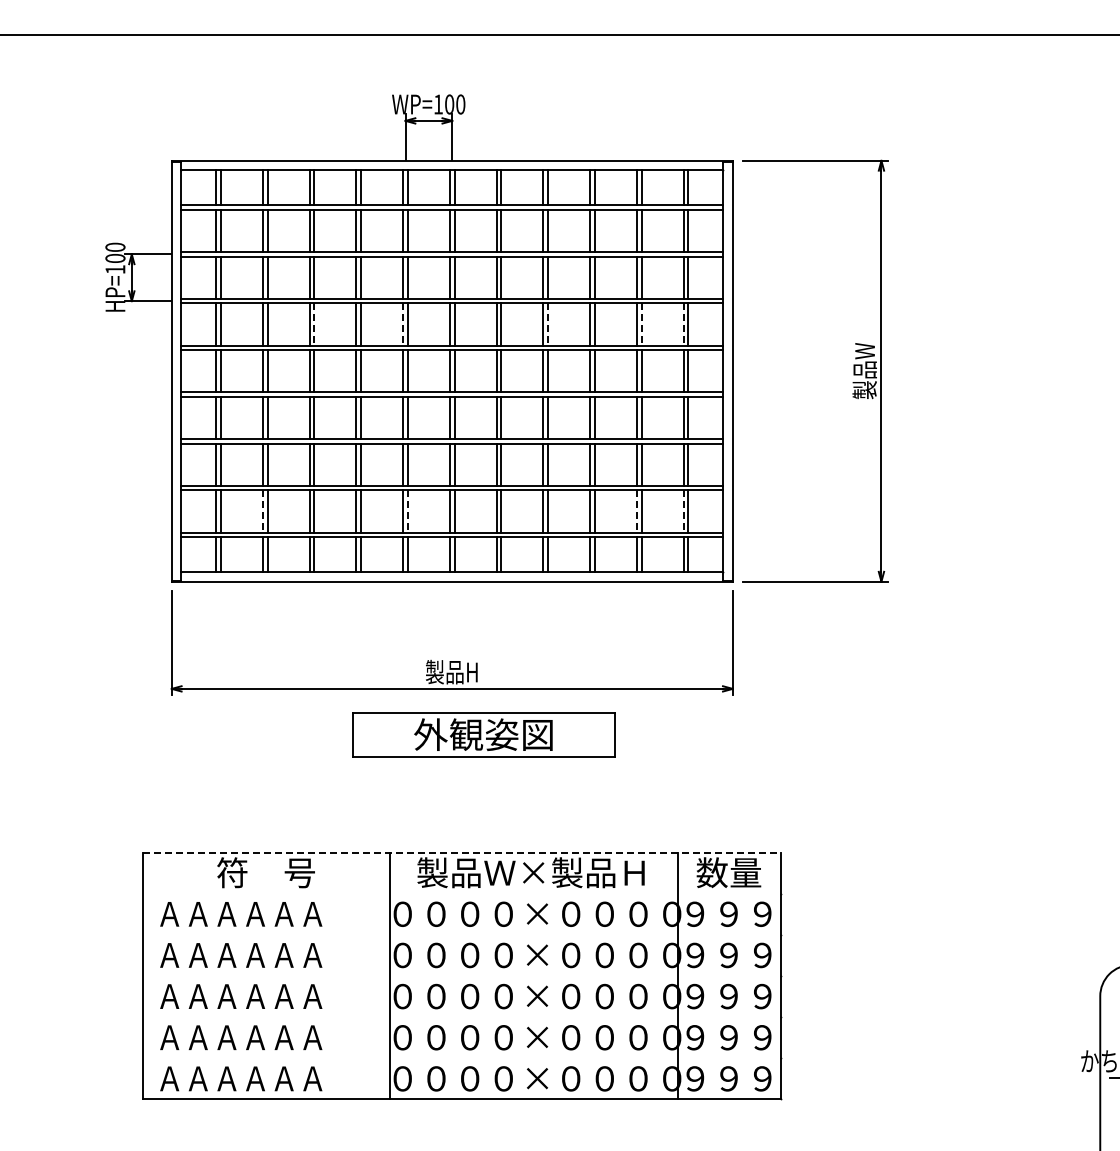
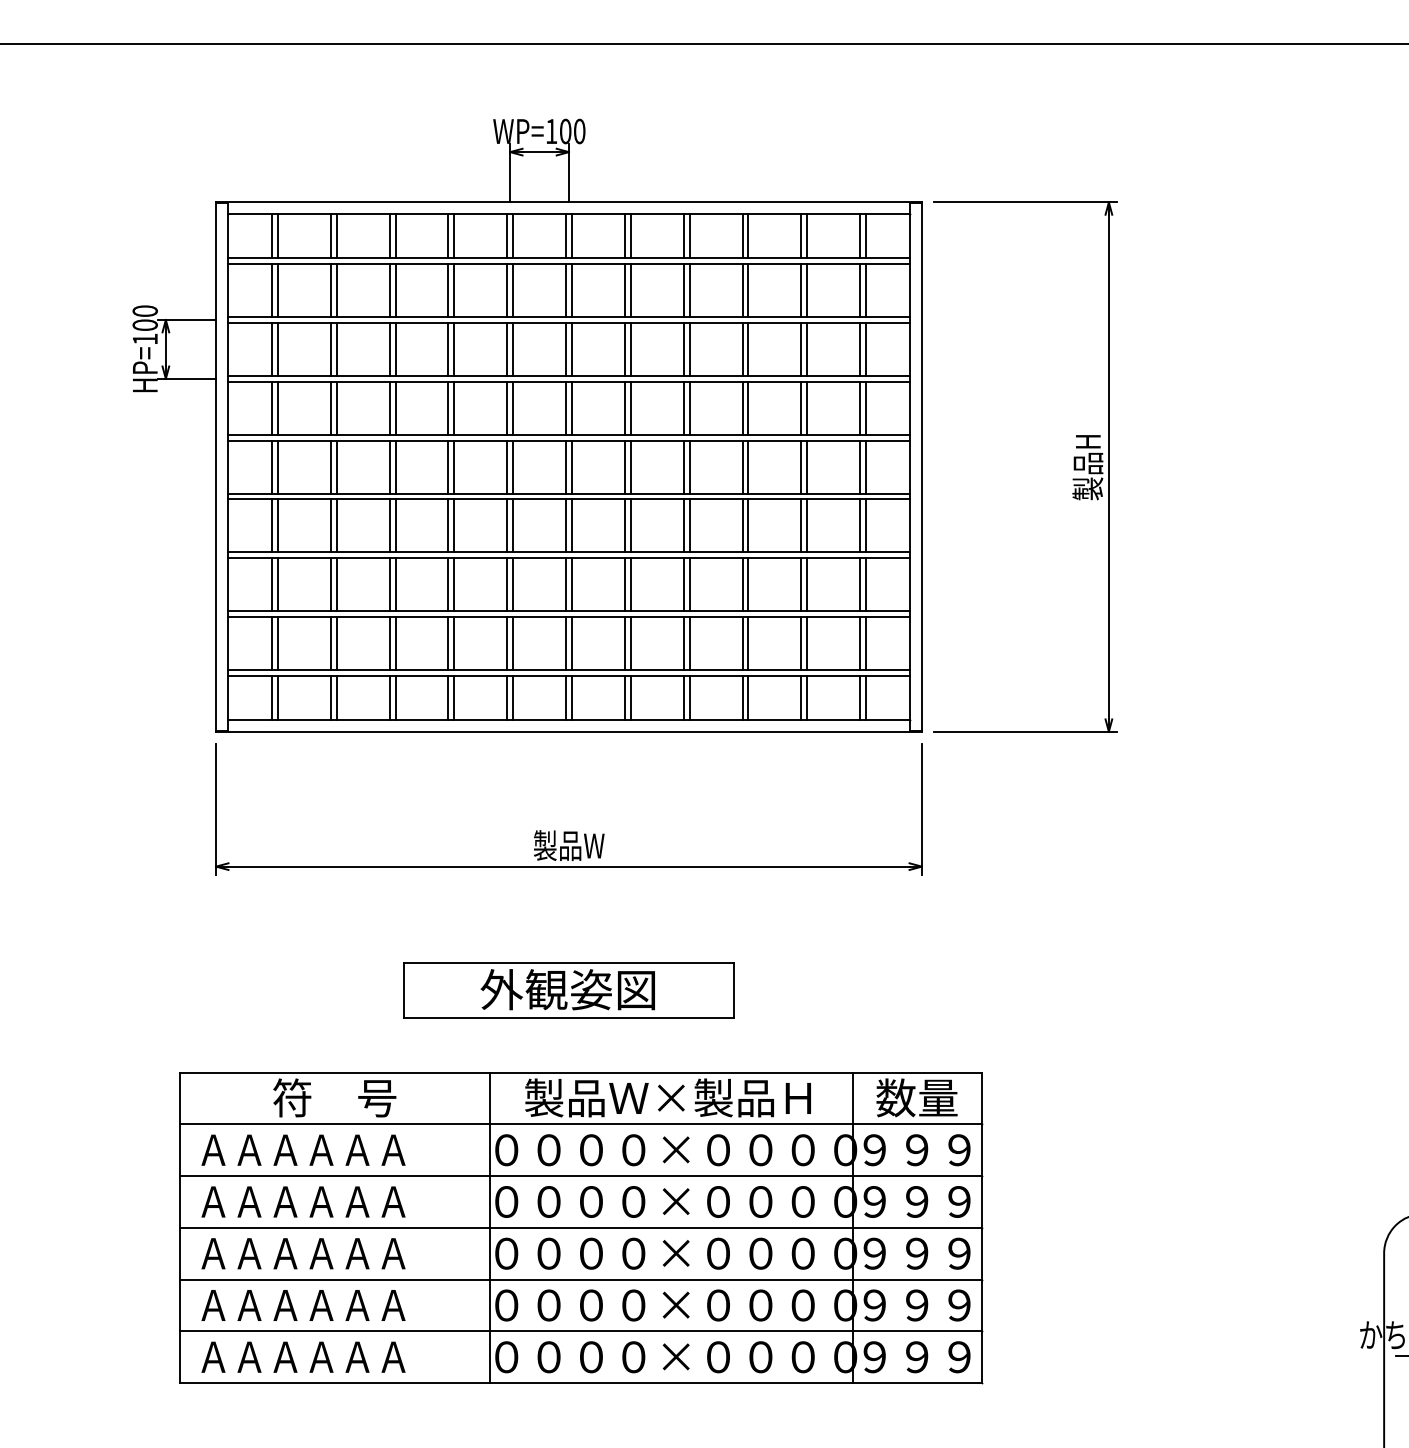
line: (314, 325) -> (395, 409), dashed -> solid
line: (403, 325) -> (507, 409), dashed -> solid
line: (548, 325) -> (690, 409), dashed -> solid
line: (641, 325) -> (807, 409), dashed -> solid
line: (683, 325) -> (859, 409), dashed -> solid
text: (864, 371) -> (1087, 467), 製品W -> 製品H
line: (262, 512) -> (330, 644), dashed -> solid
line: (407, 512) -> (512, 644), dashed -> solid
line: (636, 512) -> (800, 644), dashed -> solid
line: (683, 512) -> (859, 644), dashed -> solid
text: (452, 671) -> (569, 844), 製品H -> 製品W
part: (483, 734) -> (568, 989), moved
line: (461, 852) -> (580, 1072), dashed -> solid
line: (461, 893) -> (580, 1124), added
line: (461, 934) -> (580, 1175), added
line: (461, 976) -> (580, 1228), added
line: (461, 1017) -> (580, 1280), added
line: (461, 1058) -> (580, 1331), added

